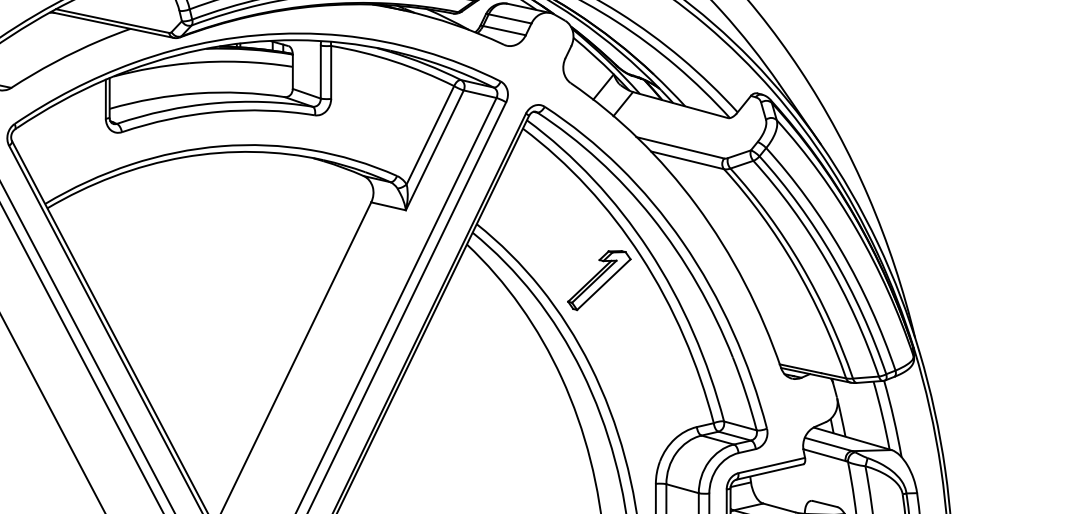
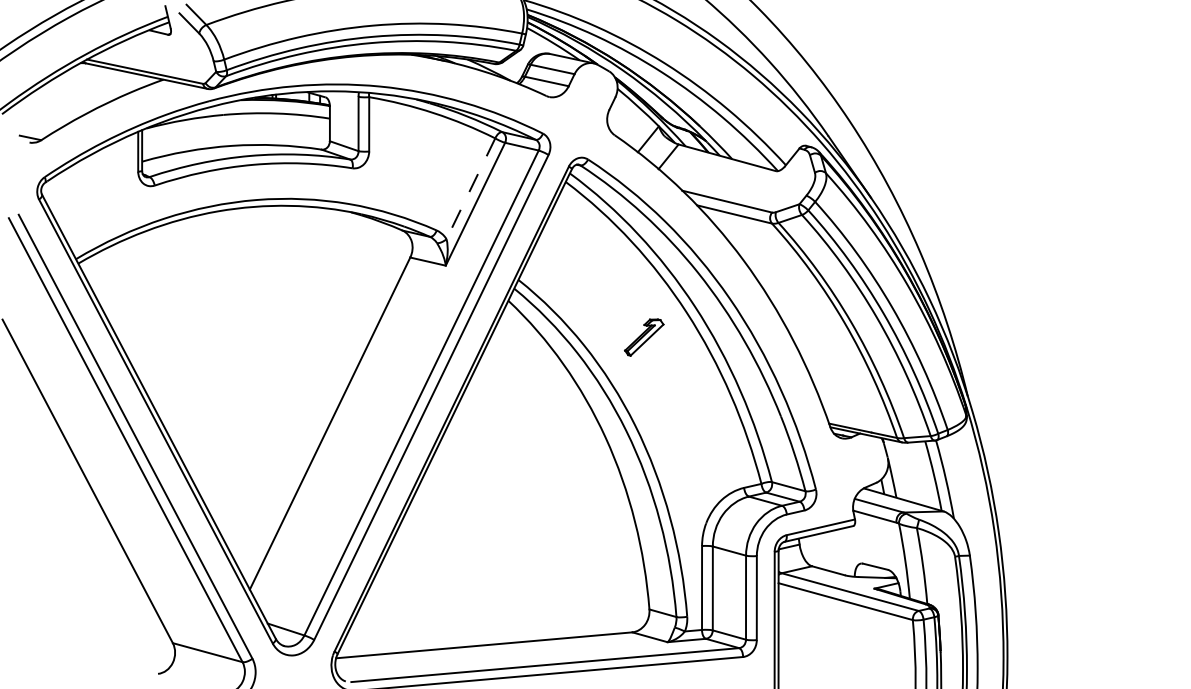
line: (429, 135) -> (470, 188), solid -> dashed
part: (599, 280) -> (644, 337), size x0.6

